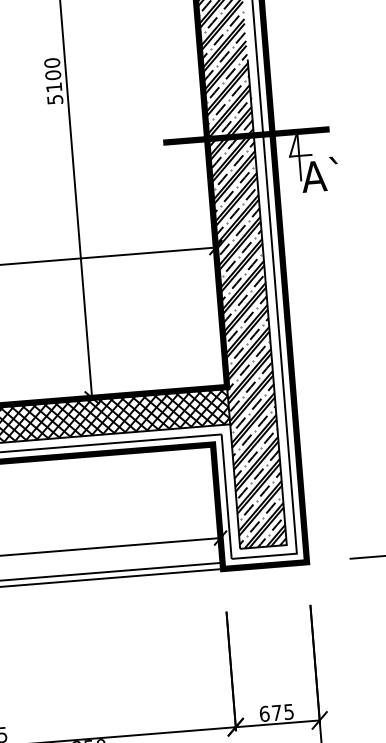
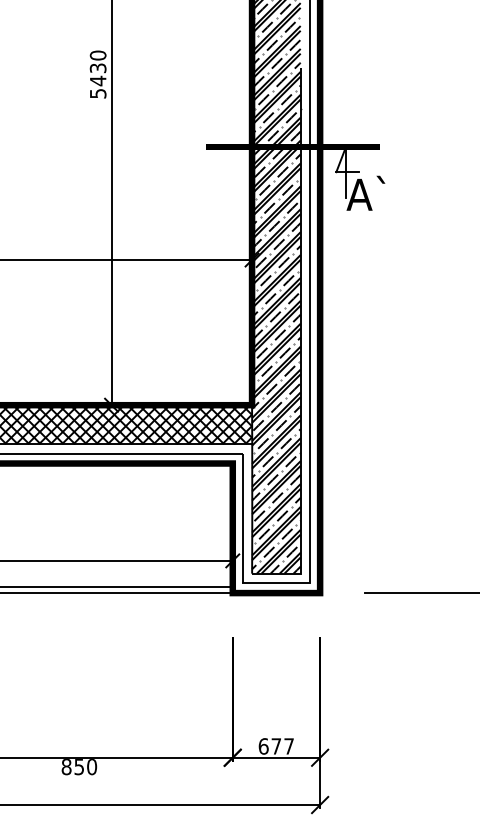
text: (53, 81) -> (97, 74), 5100 -> 5430
text: (288, 712) -> (288, 746), 675 -> 677

